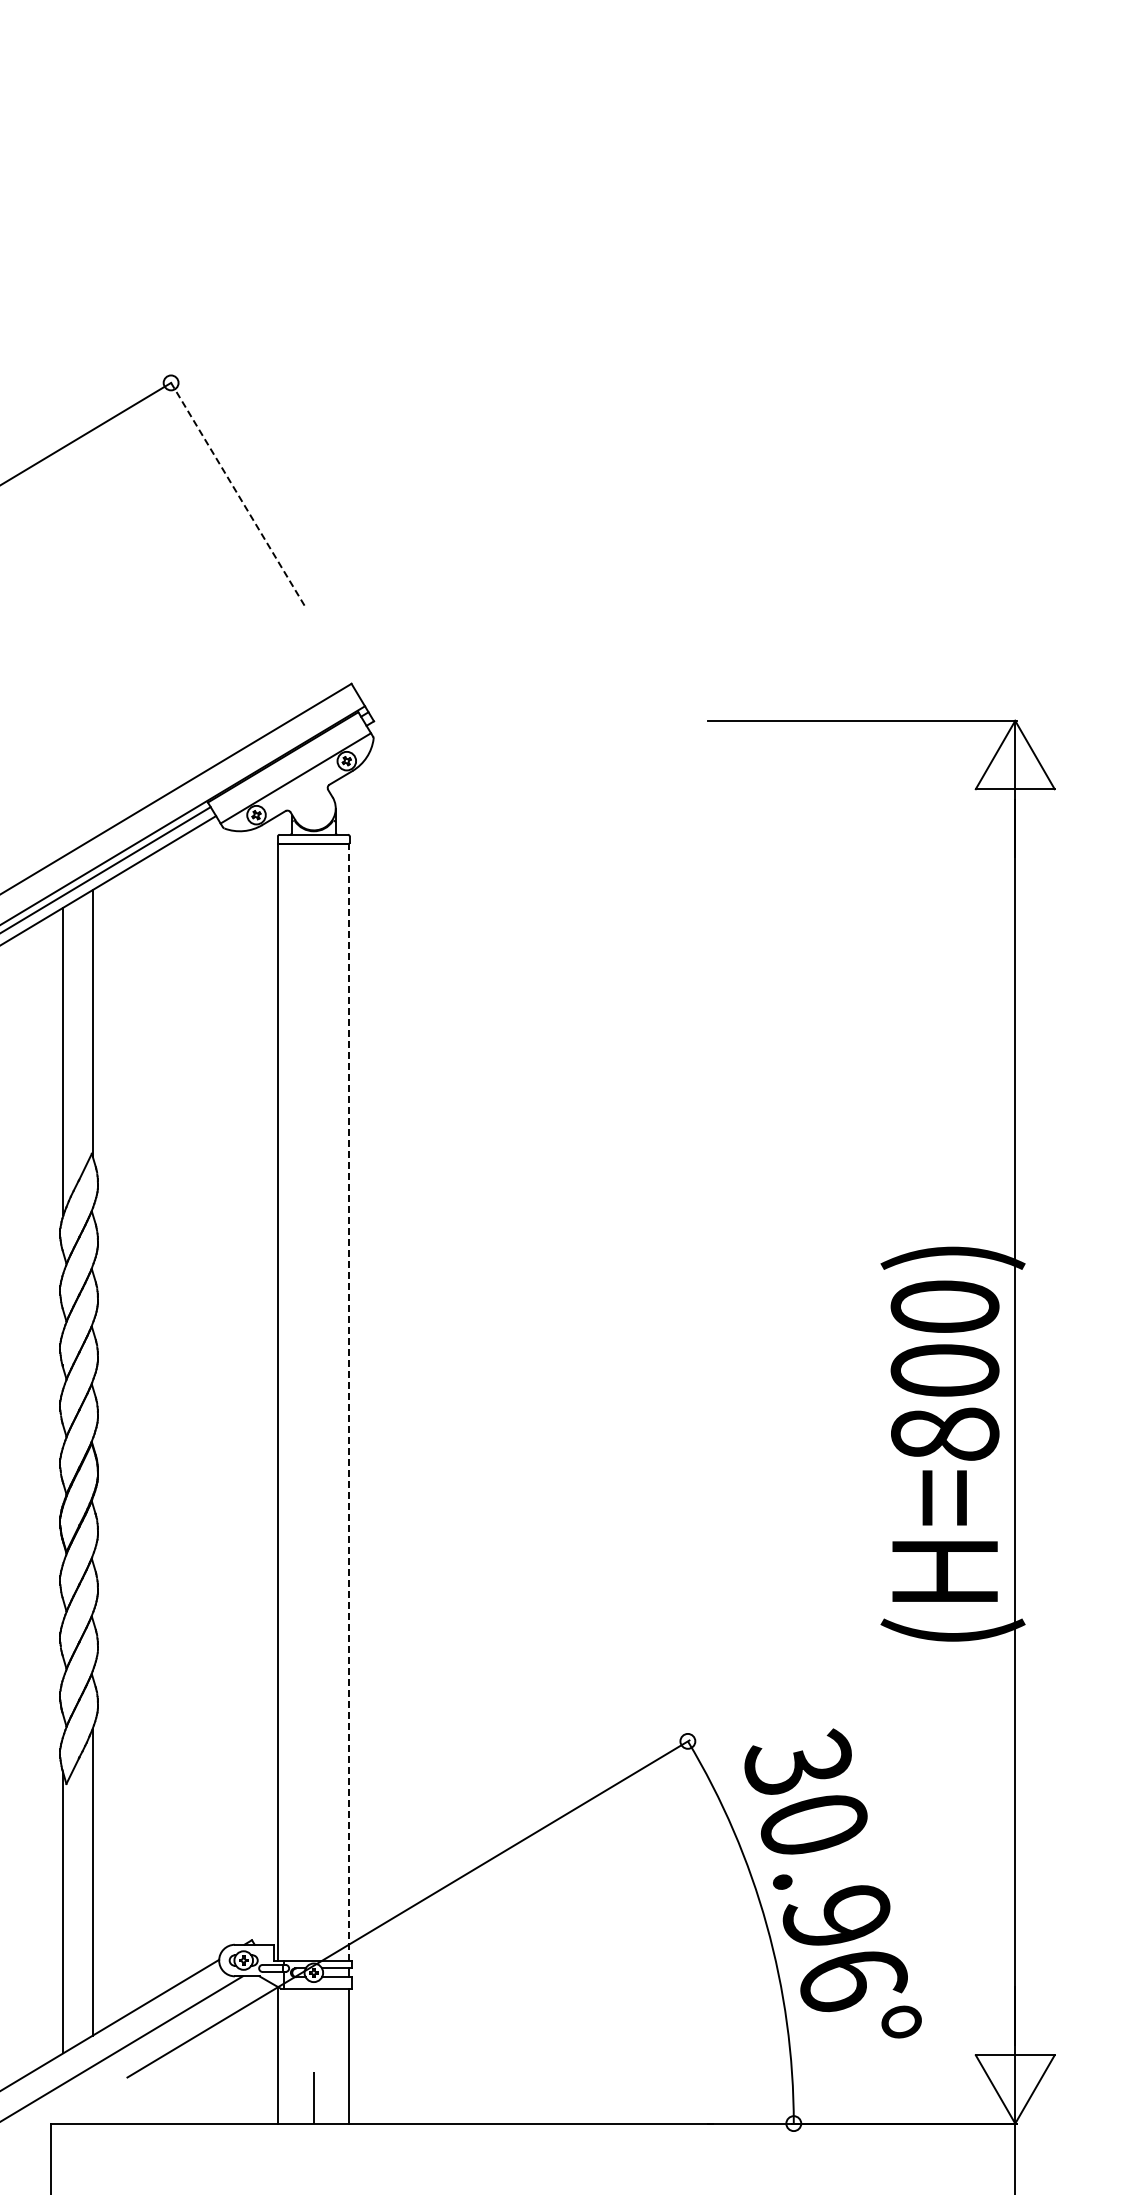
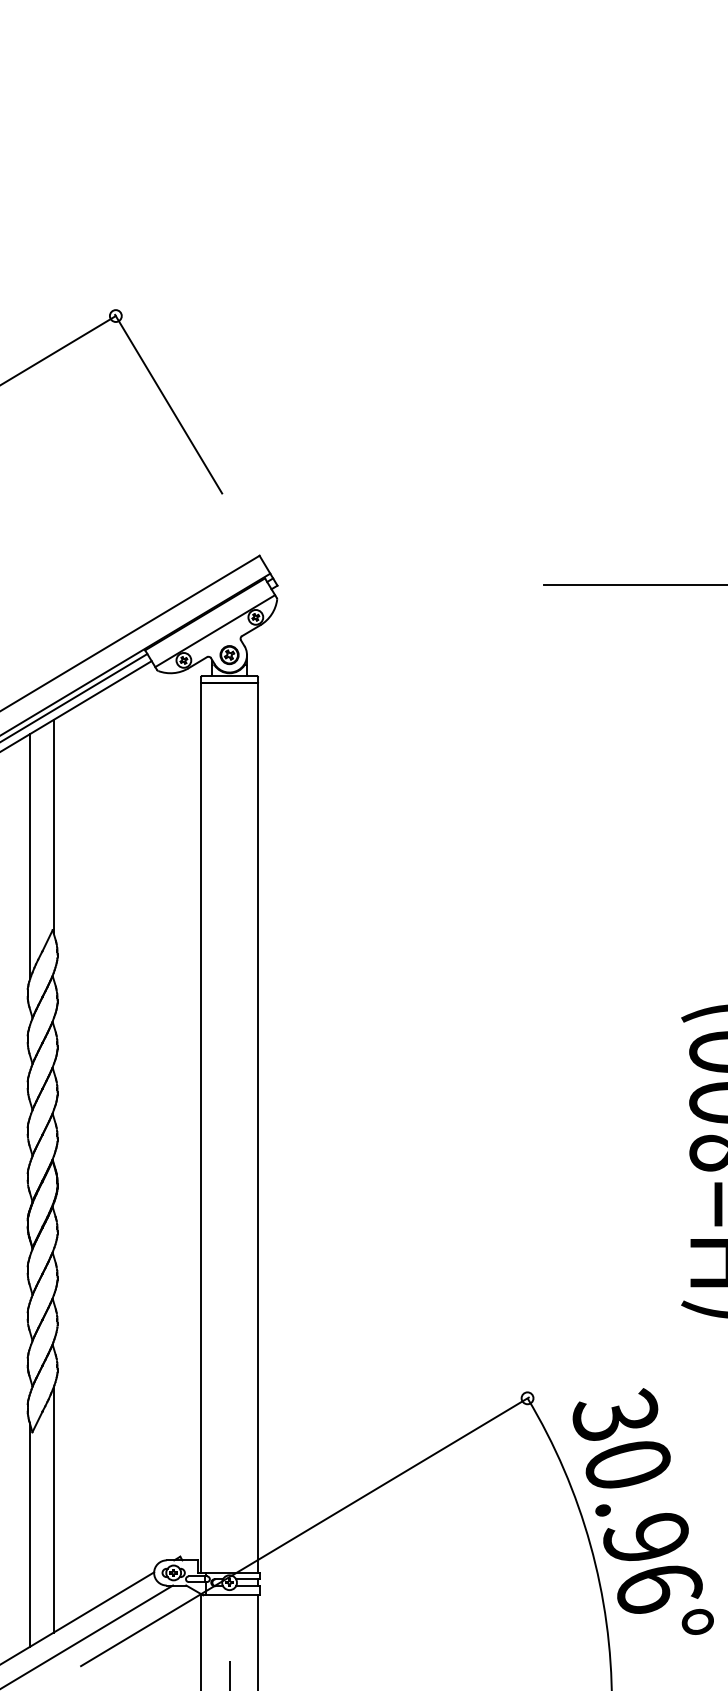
line: (237, 493) -> (168, 404), dashed -> solid
part: (313, 808) -> (229, 655), added
line: (349, 1401) -> (257, 1127), dashed -> solid

